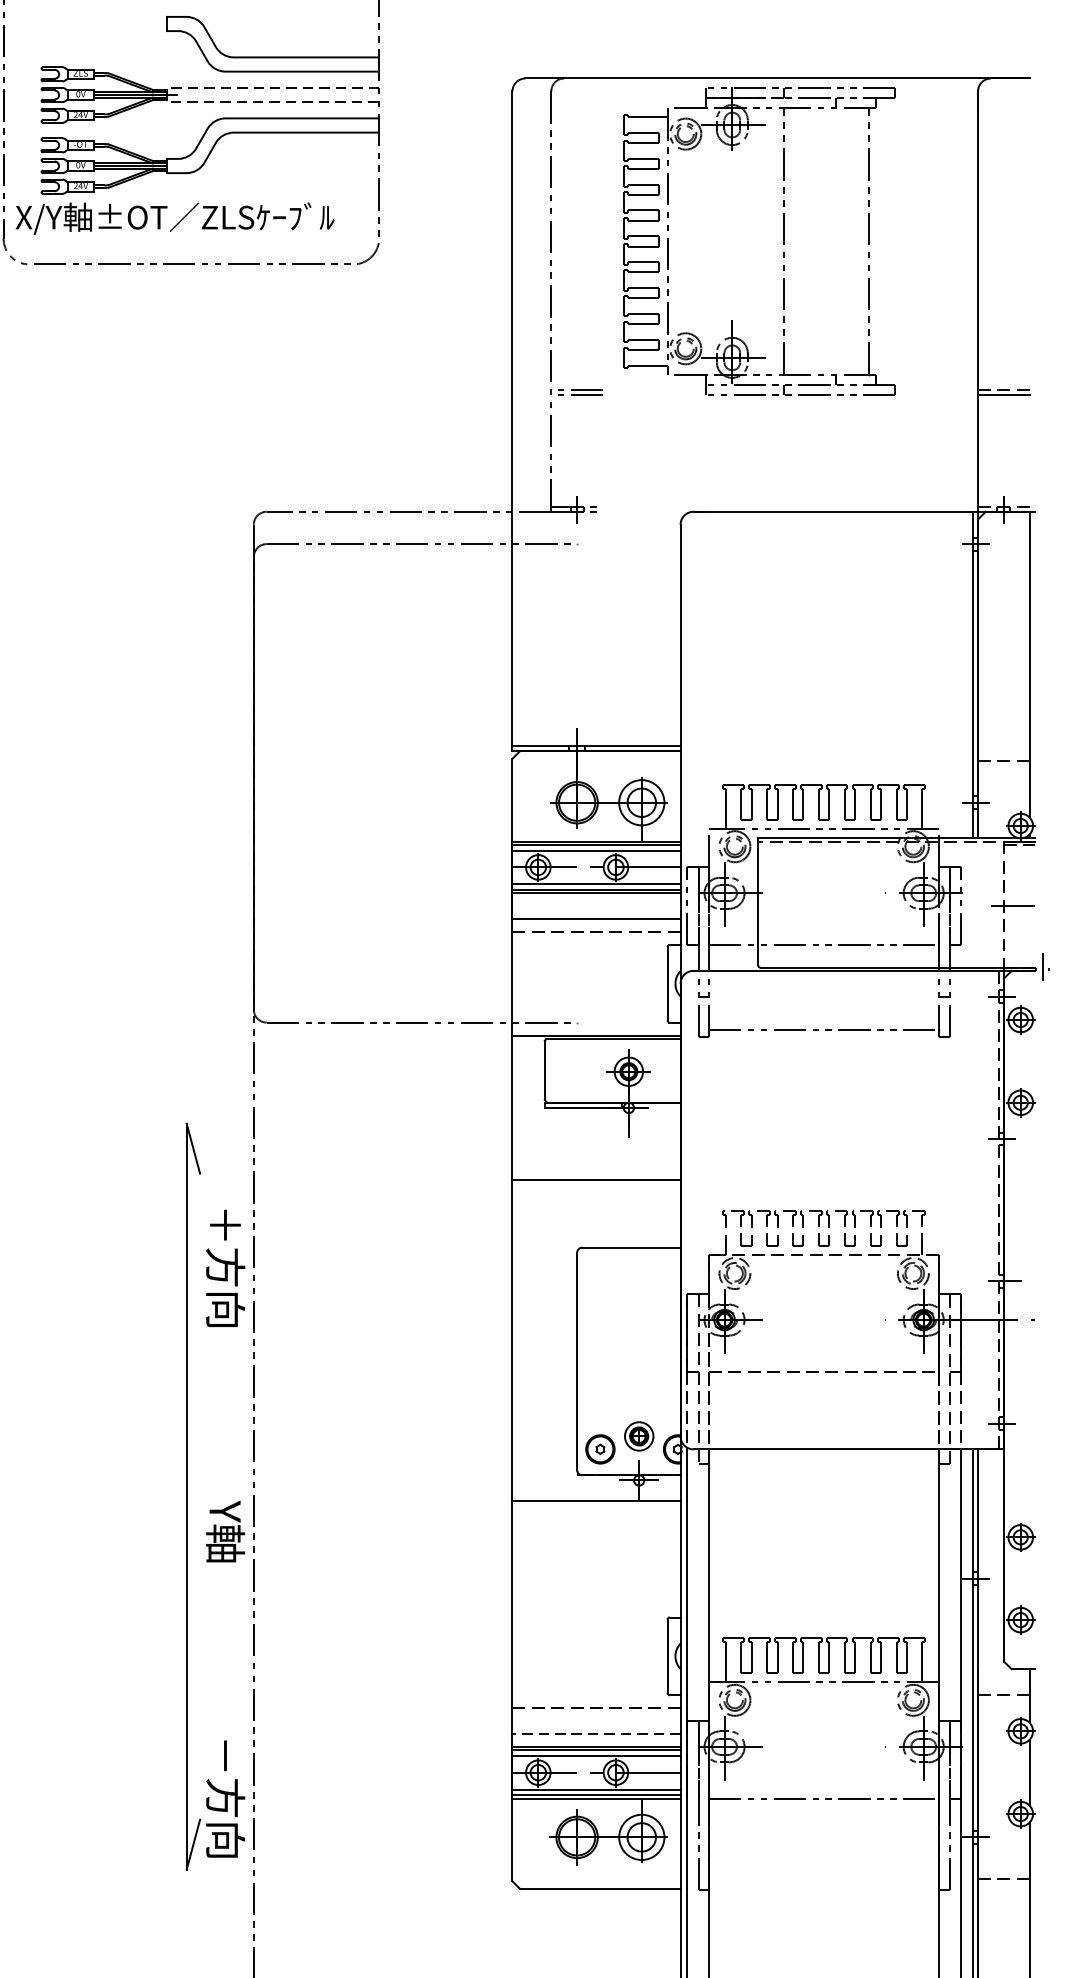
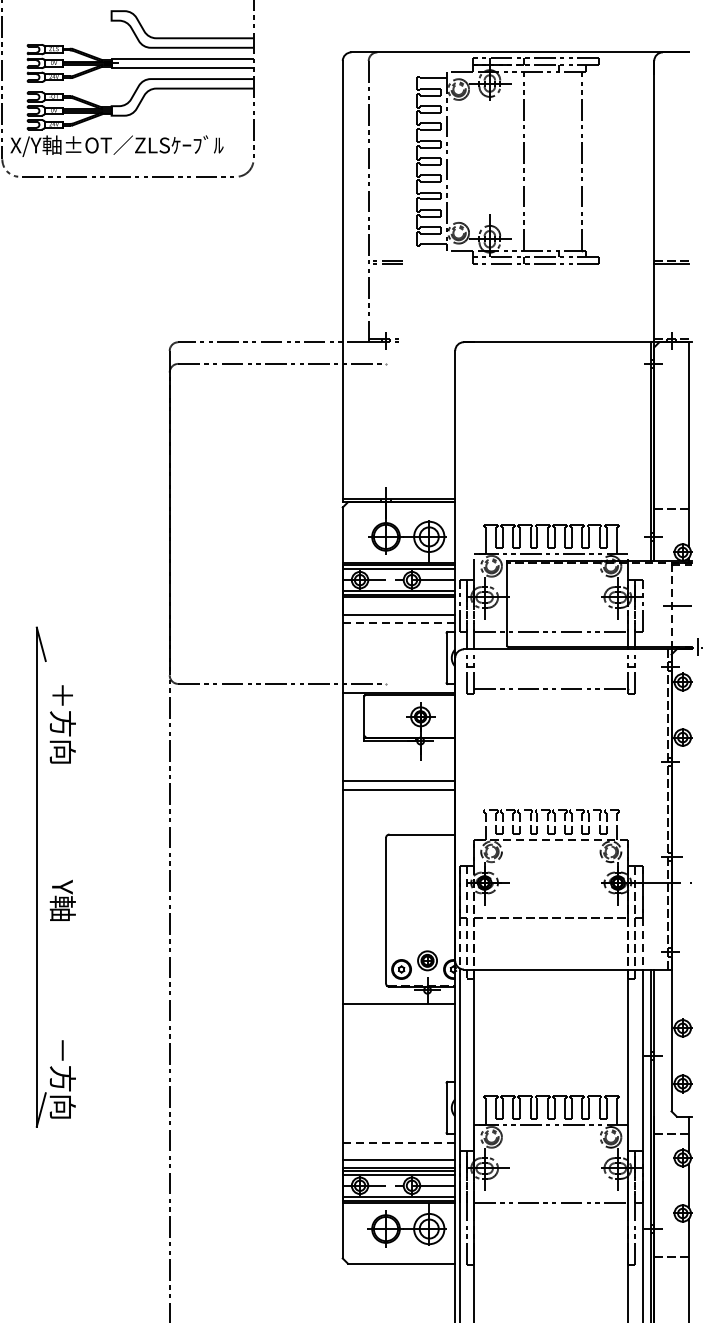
line: (166, 95) -> (111, 63), dashed -> solid
line: (595, 1166) -> (398, 780), added
part: (214, 1509) -> (55, 885), moved
line: (595, 1733) -> (398, 1159), dashed -> solid

